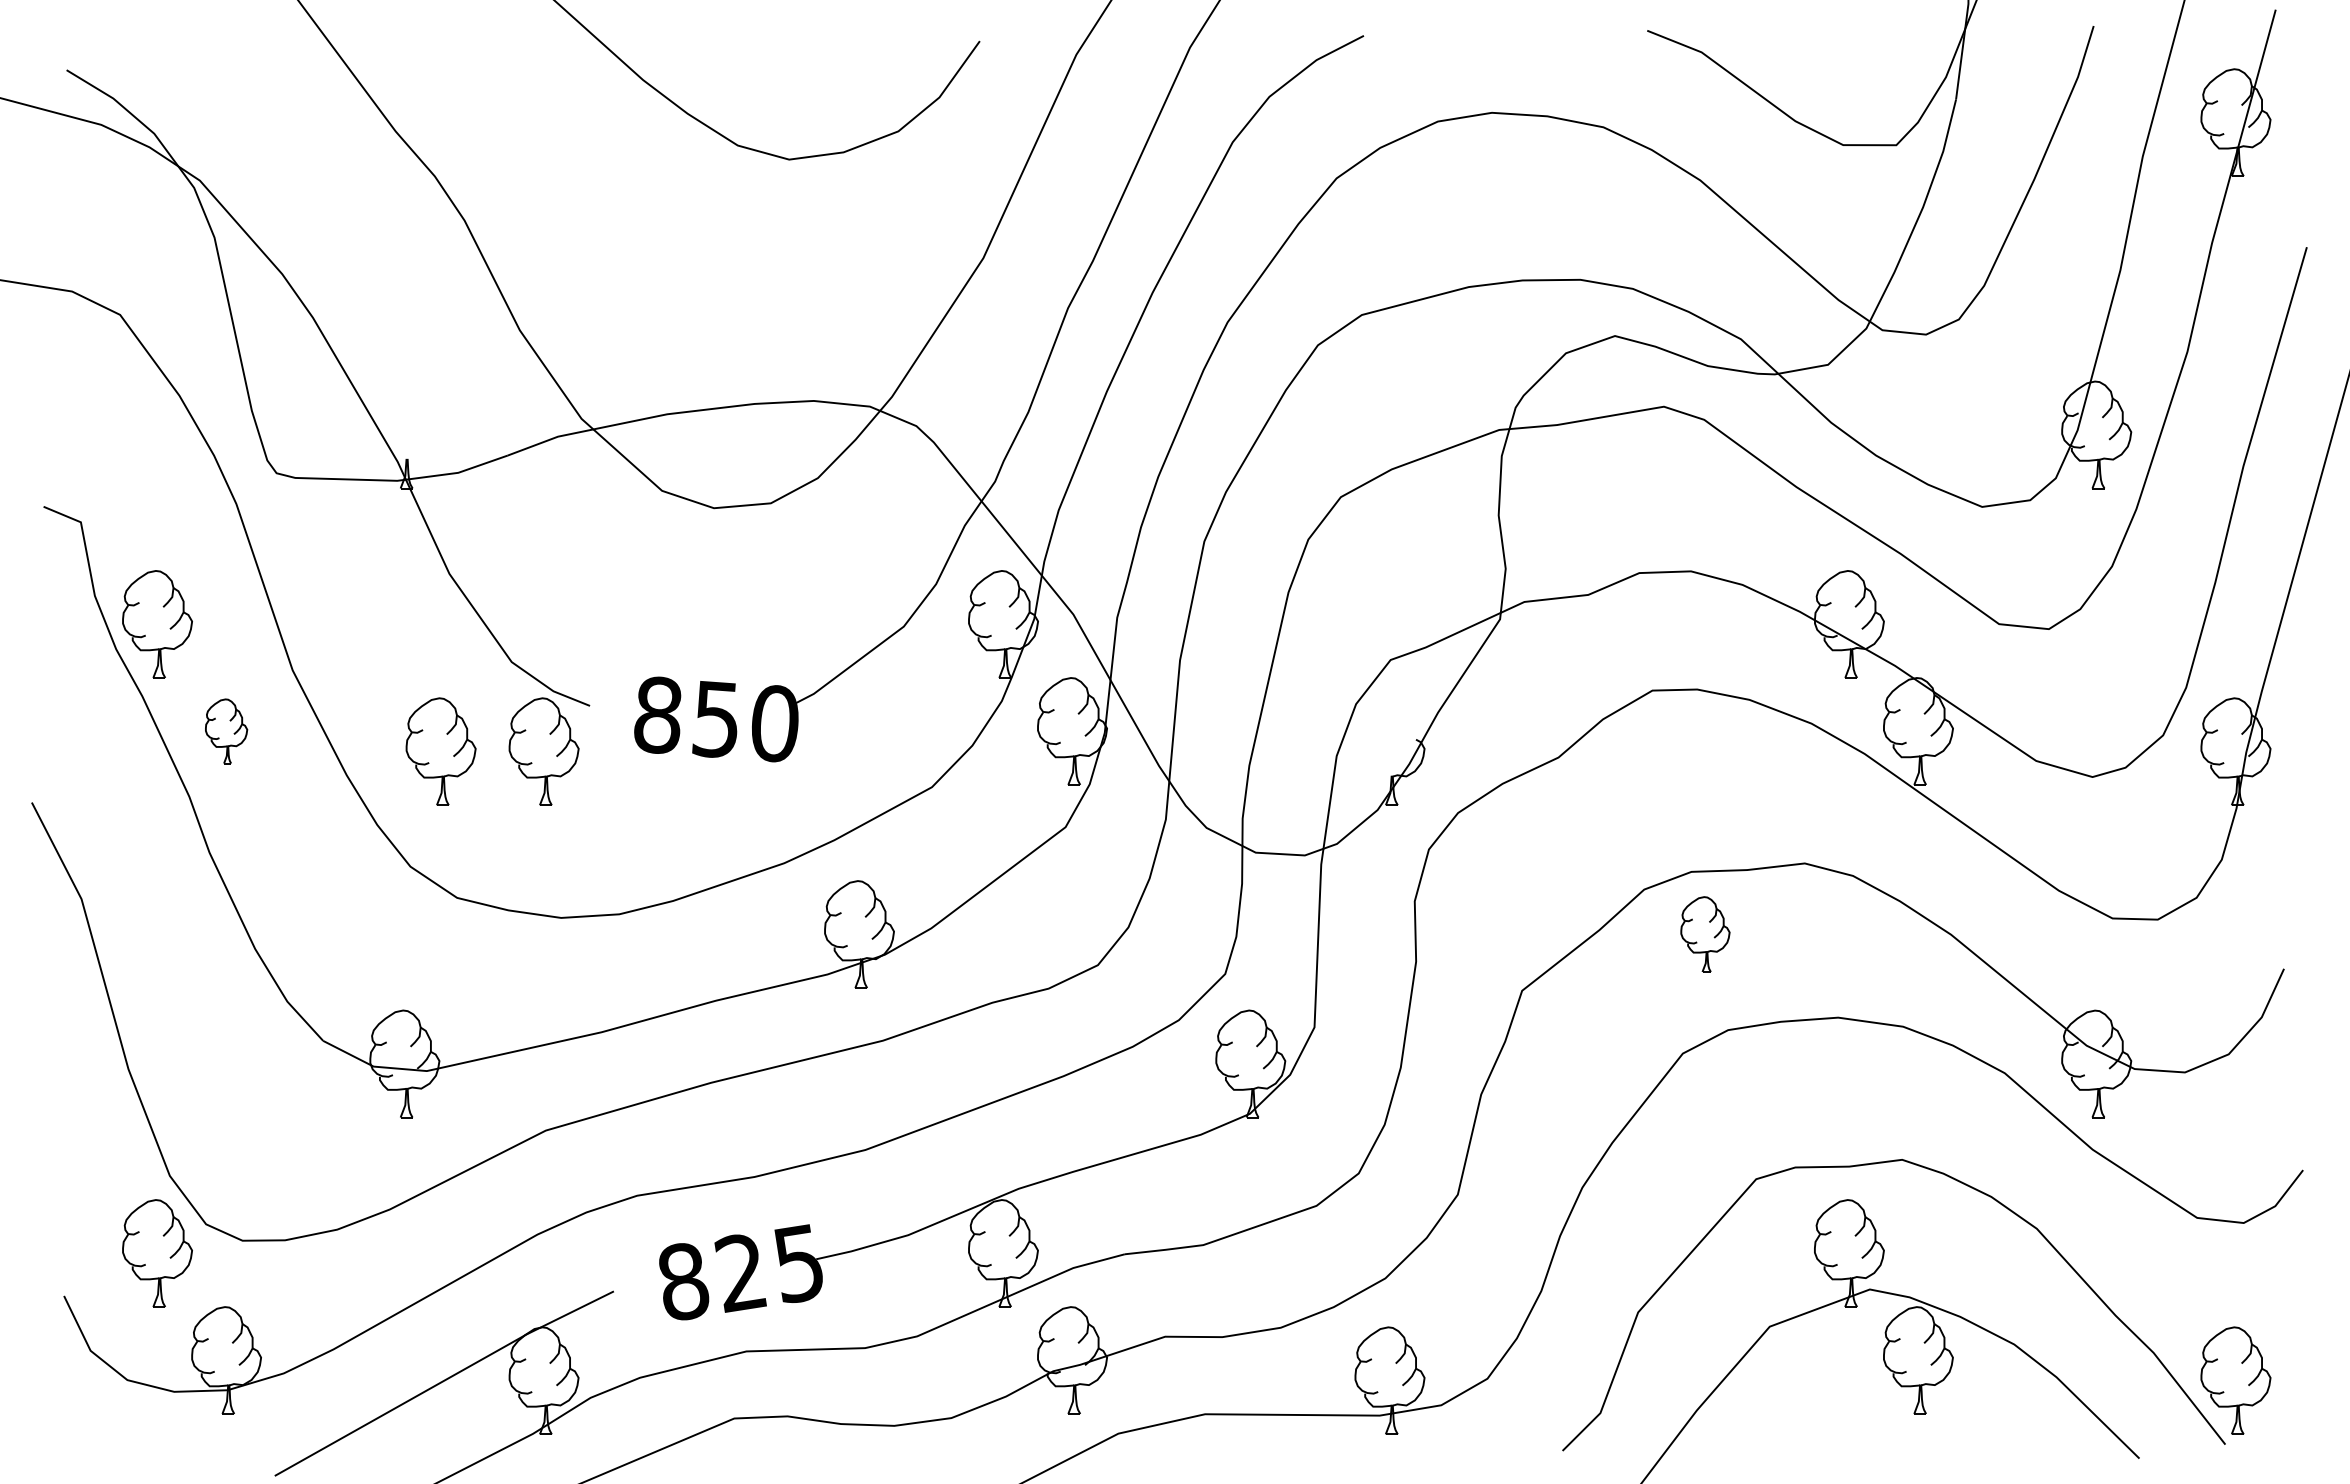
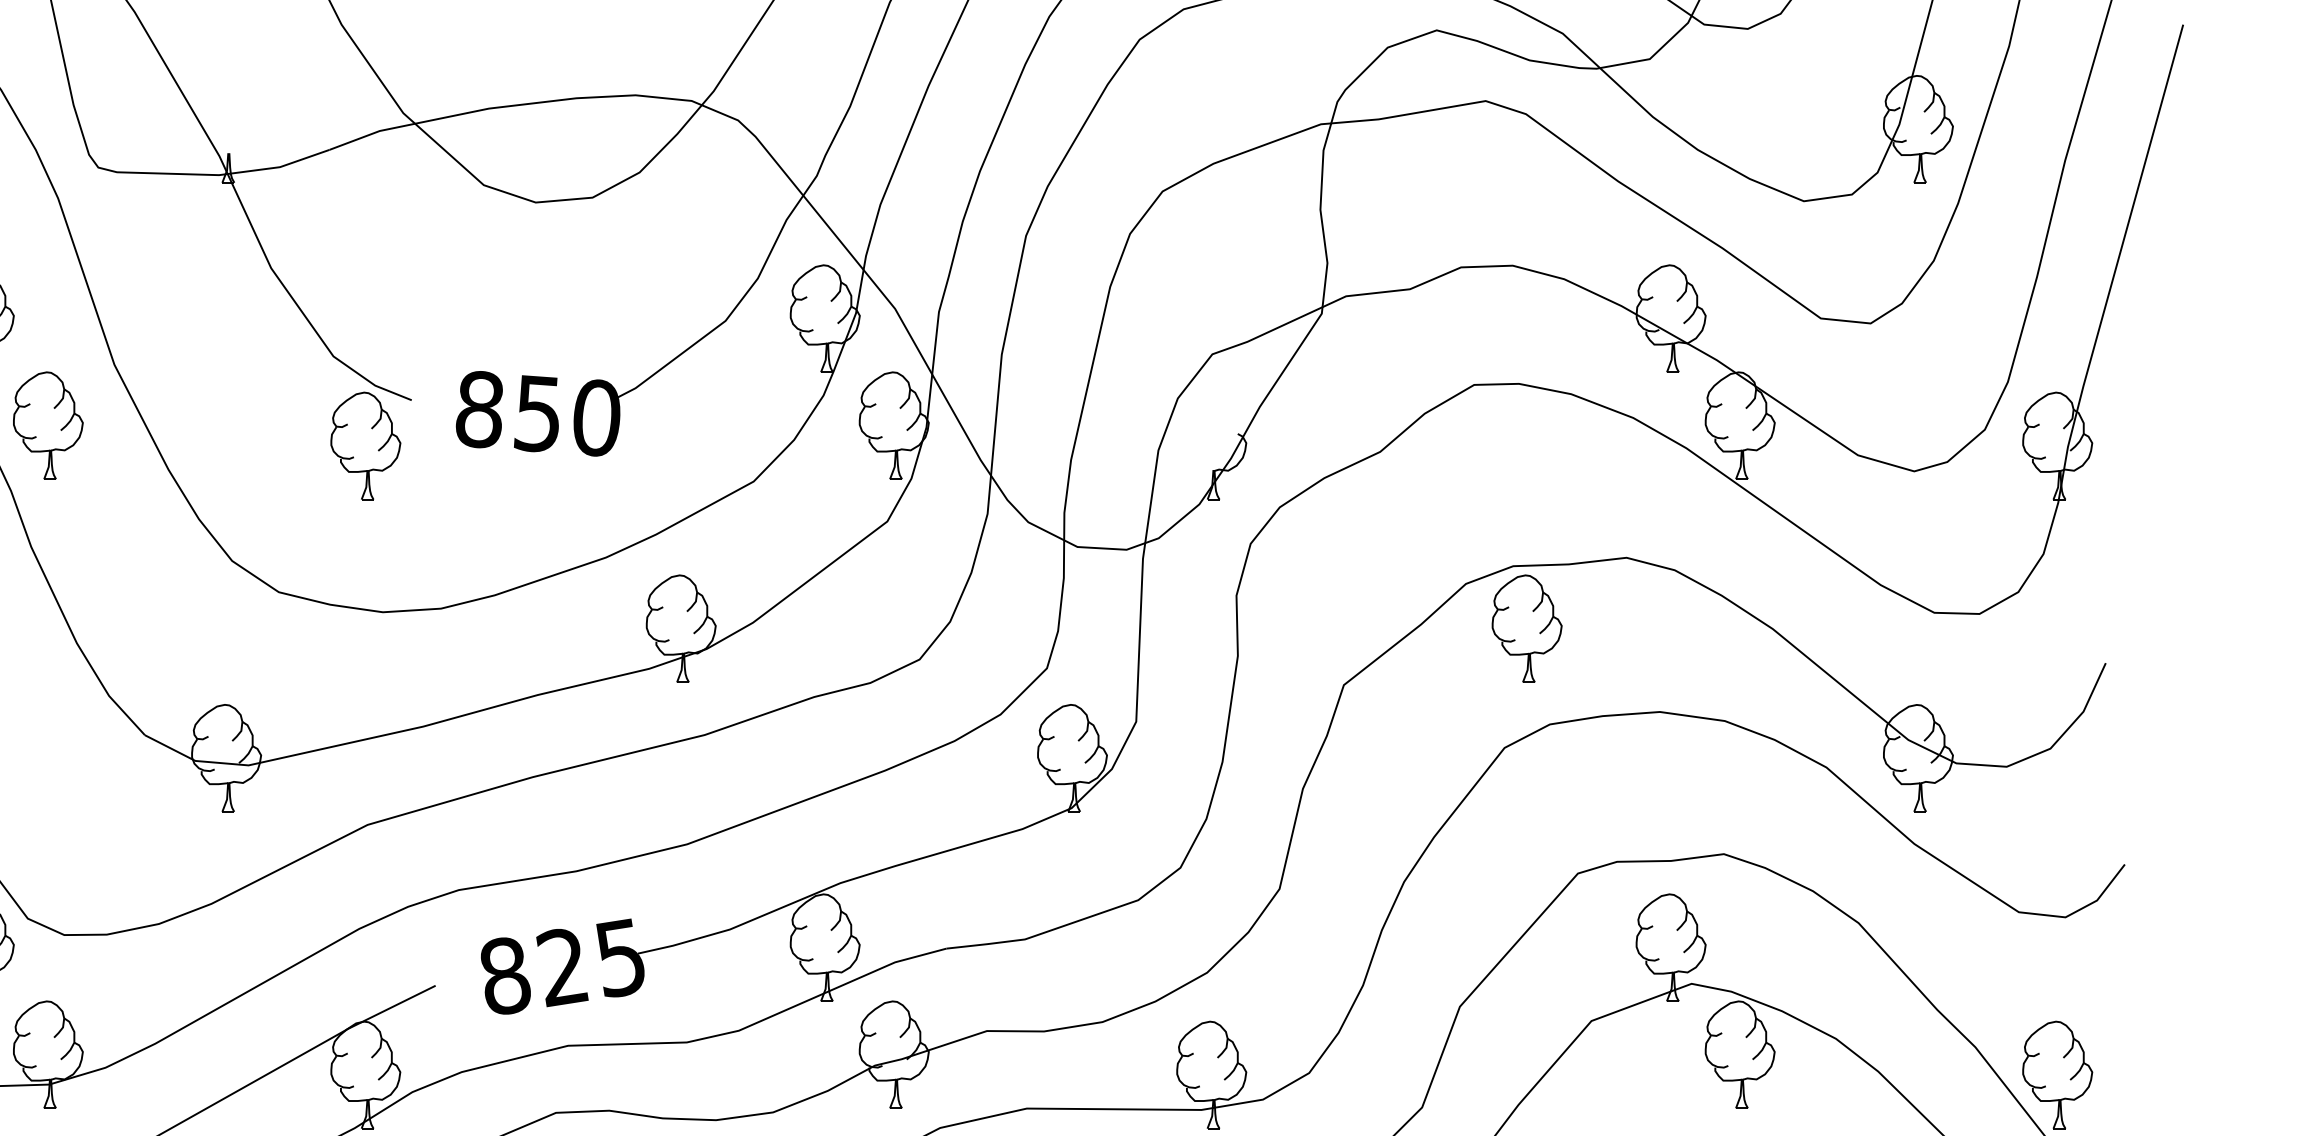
part: (226, 731) -> (48, 425), size x1.67
part: (440, 751) -> (262, 445), removed
part: (1705, 934) -> (1527, 628), size x1.43

